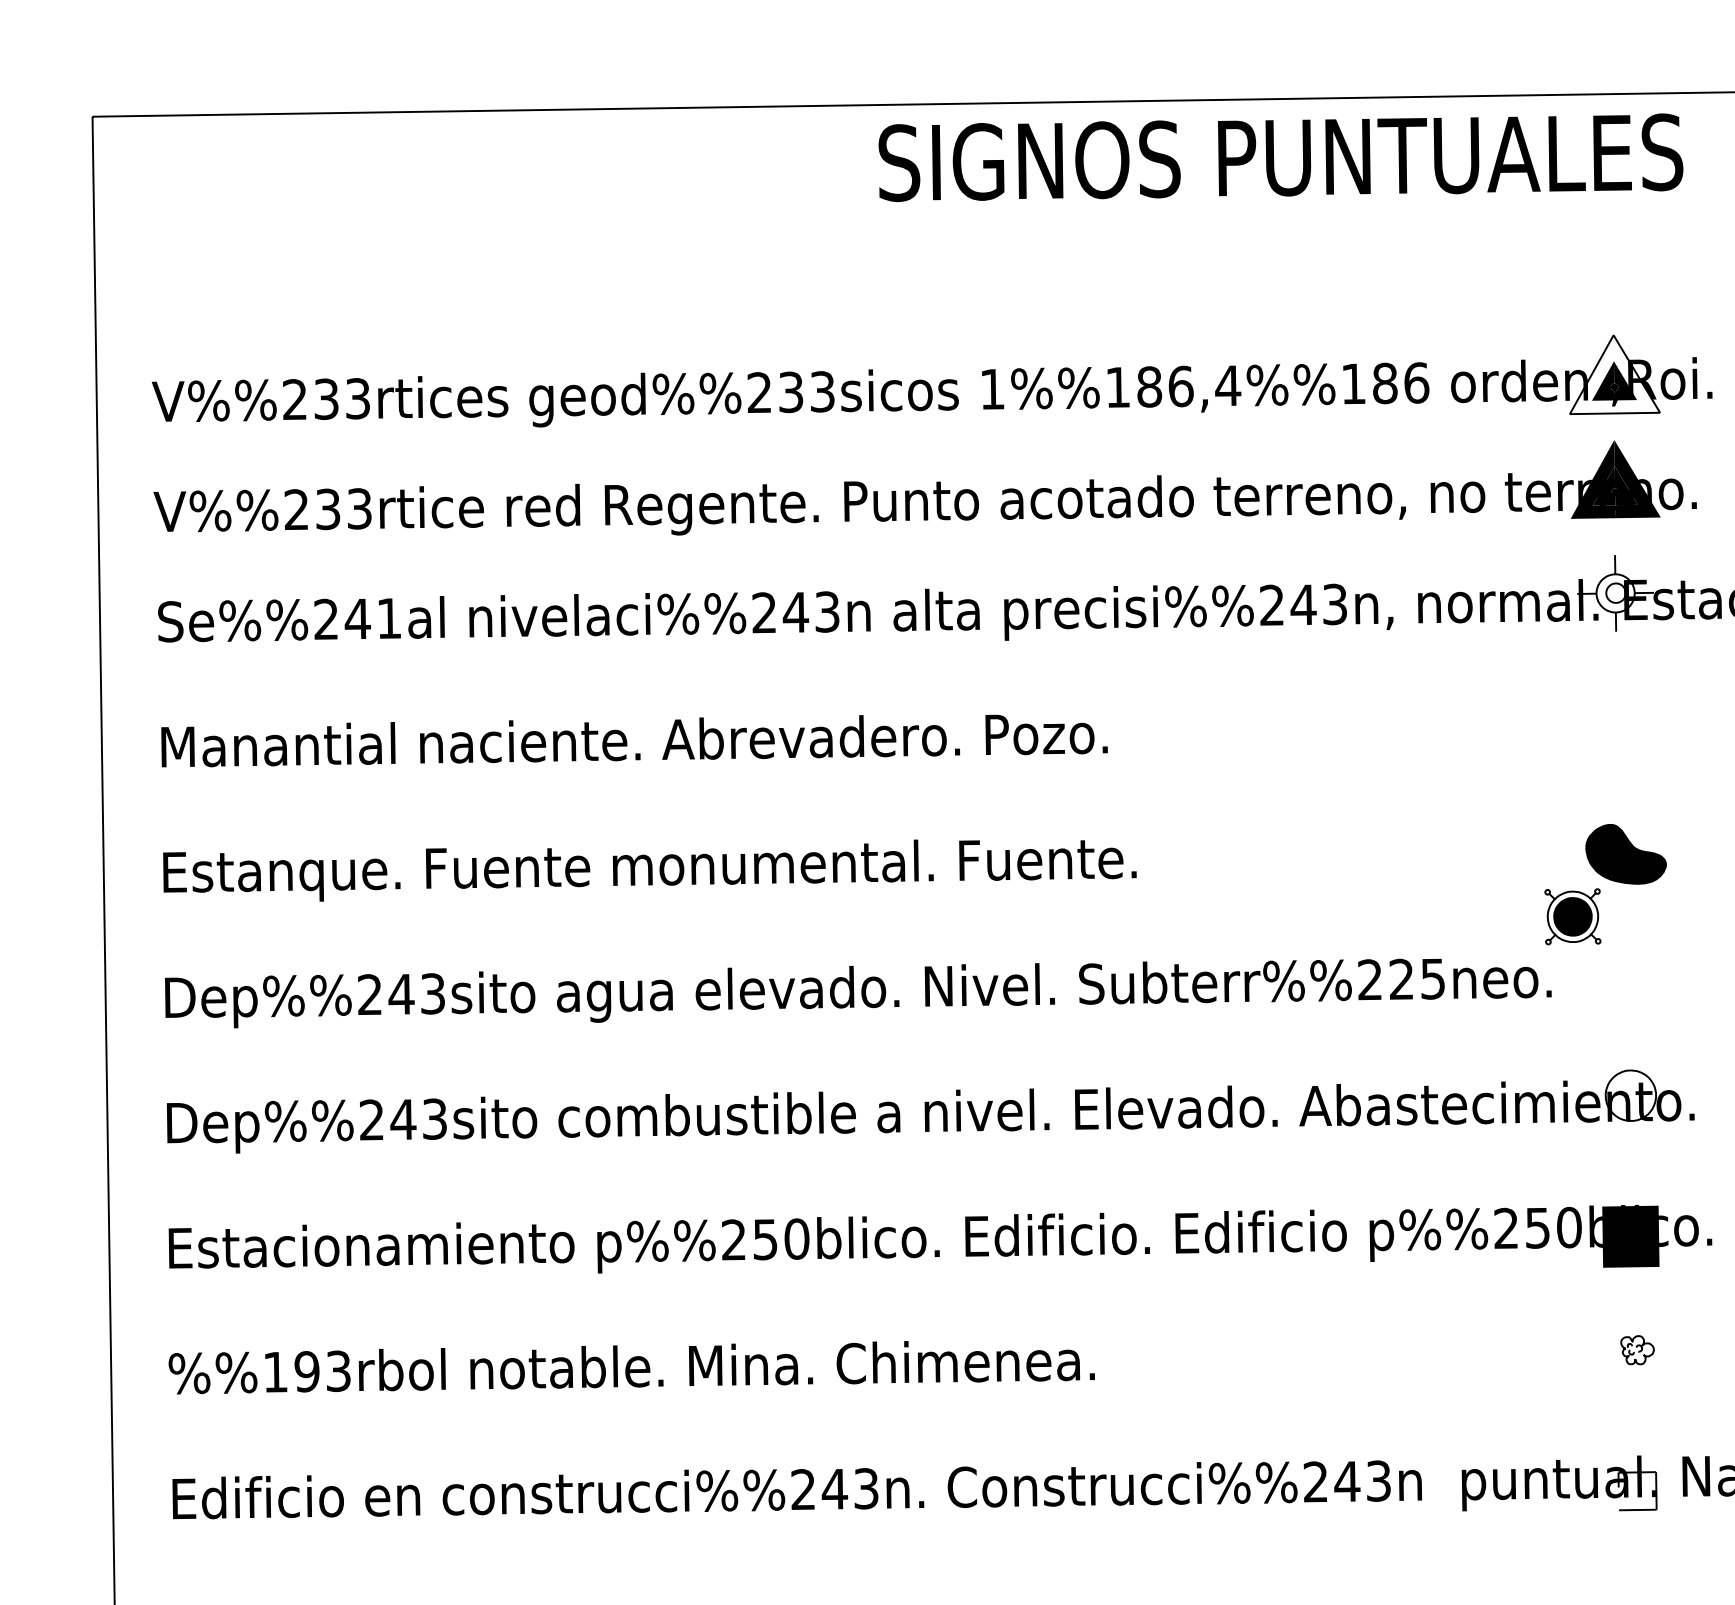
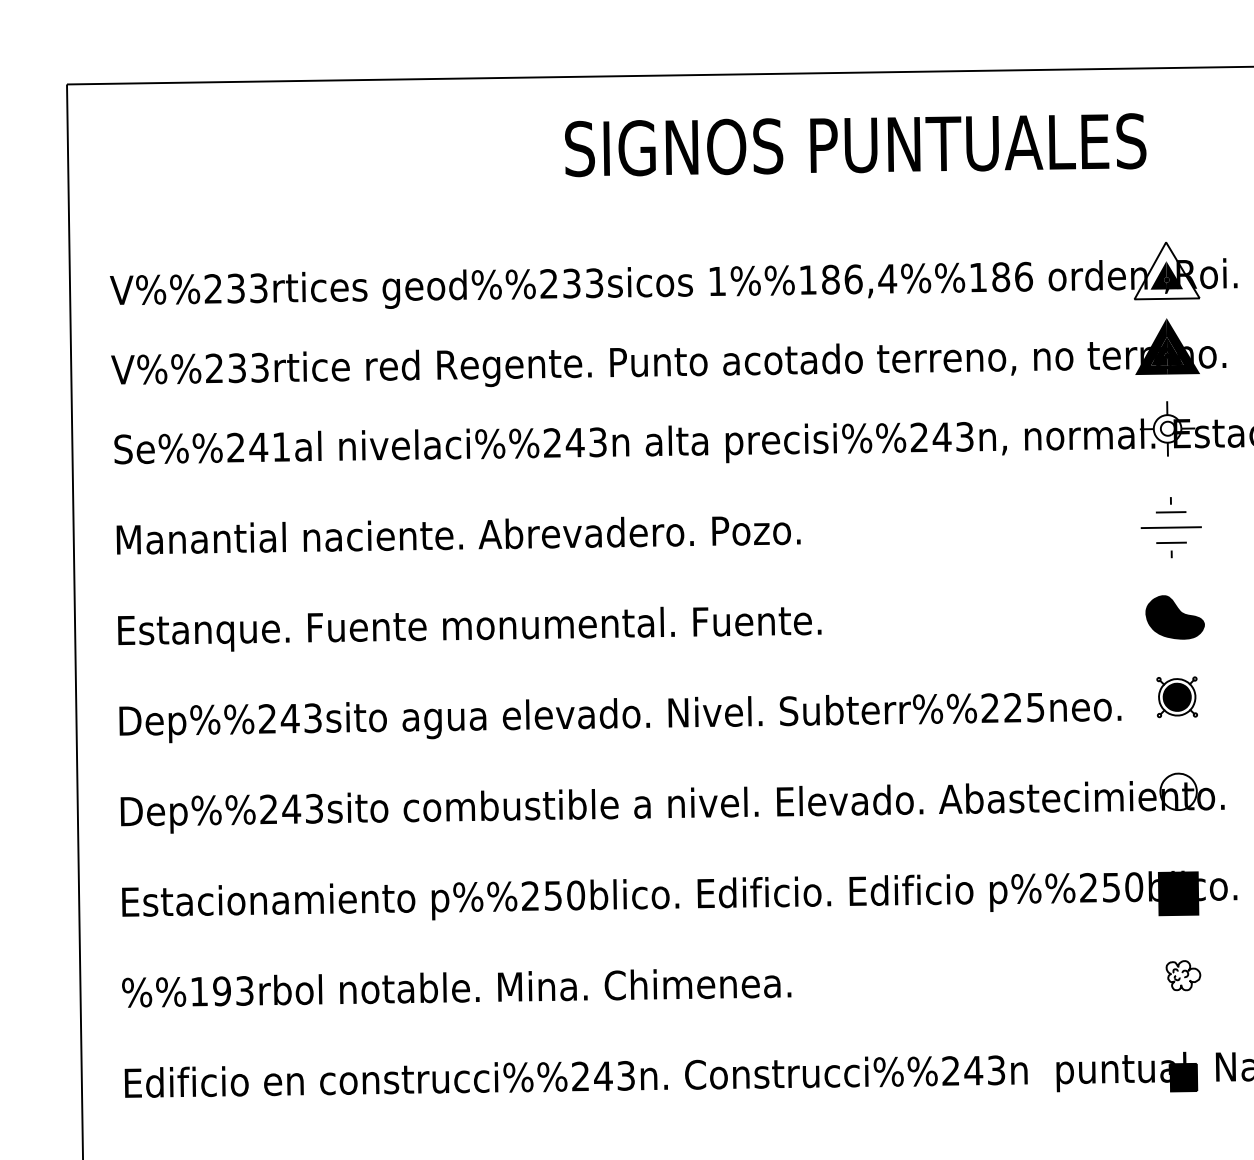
text: (1280, 157) -> (855, 144), moved
part: (1620, 729) -> (1171, 527), added
part: (1572, 916) -> (1176, 697), moved
part: (1637, 1350) -> (1183, 975), size x1.43
fill: (1637, 1491) -> (1183, 1077), added

